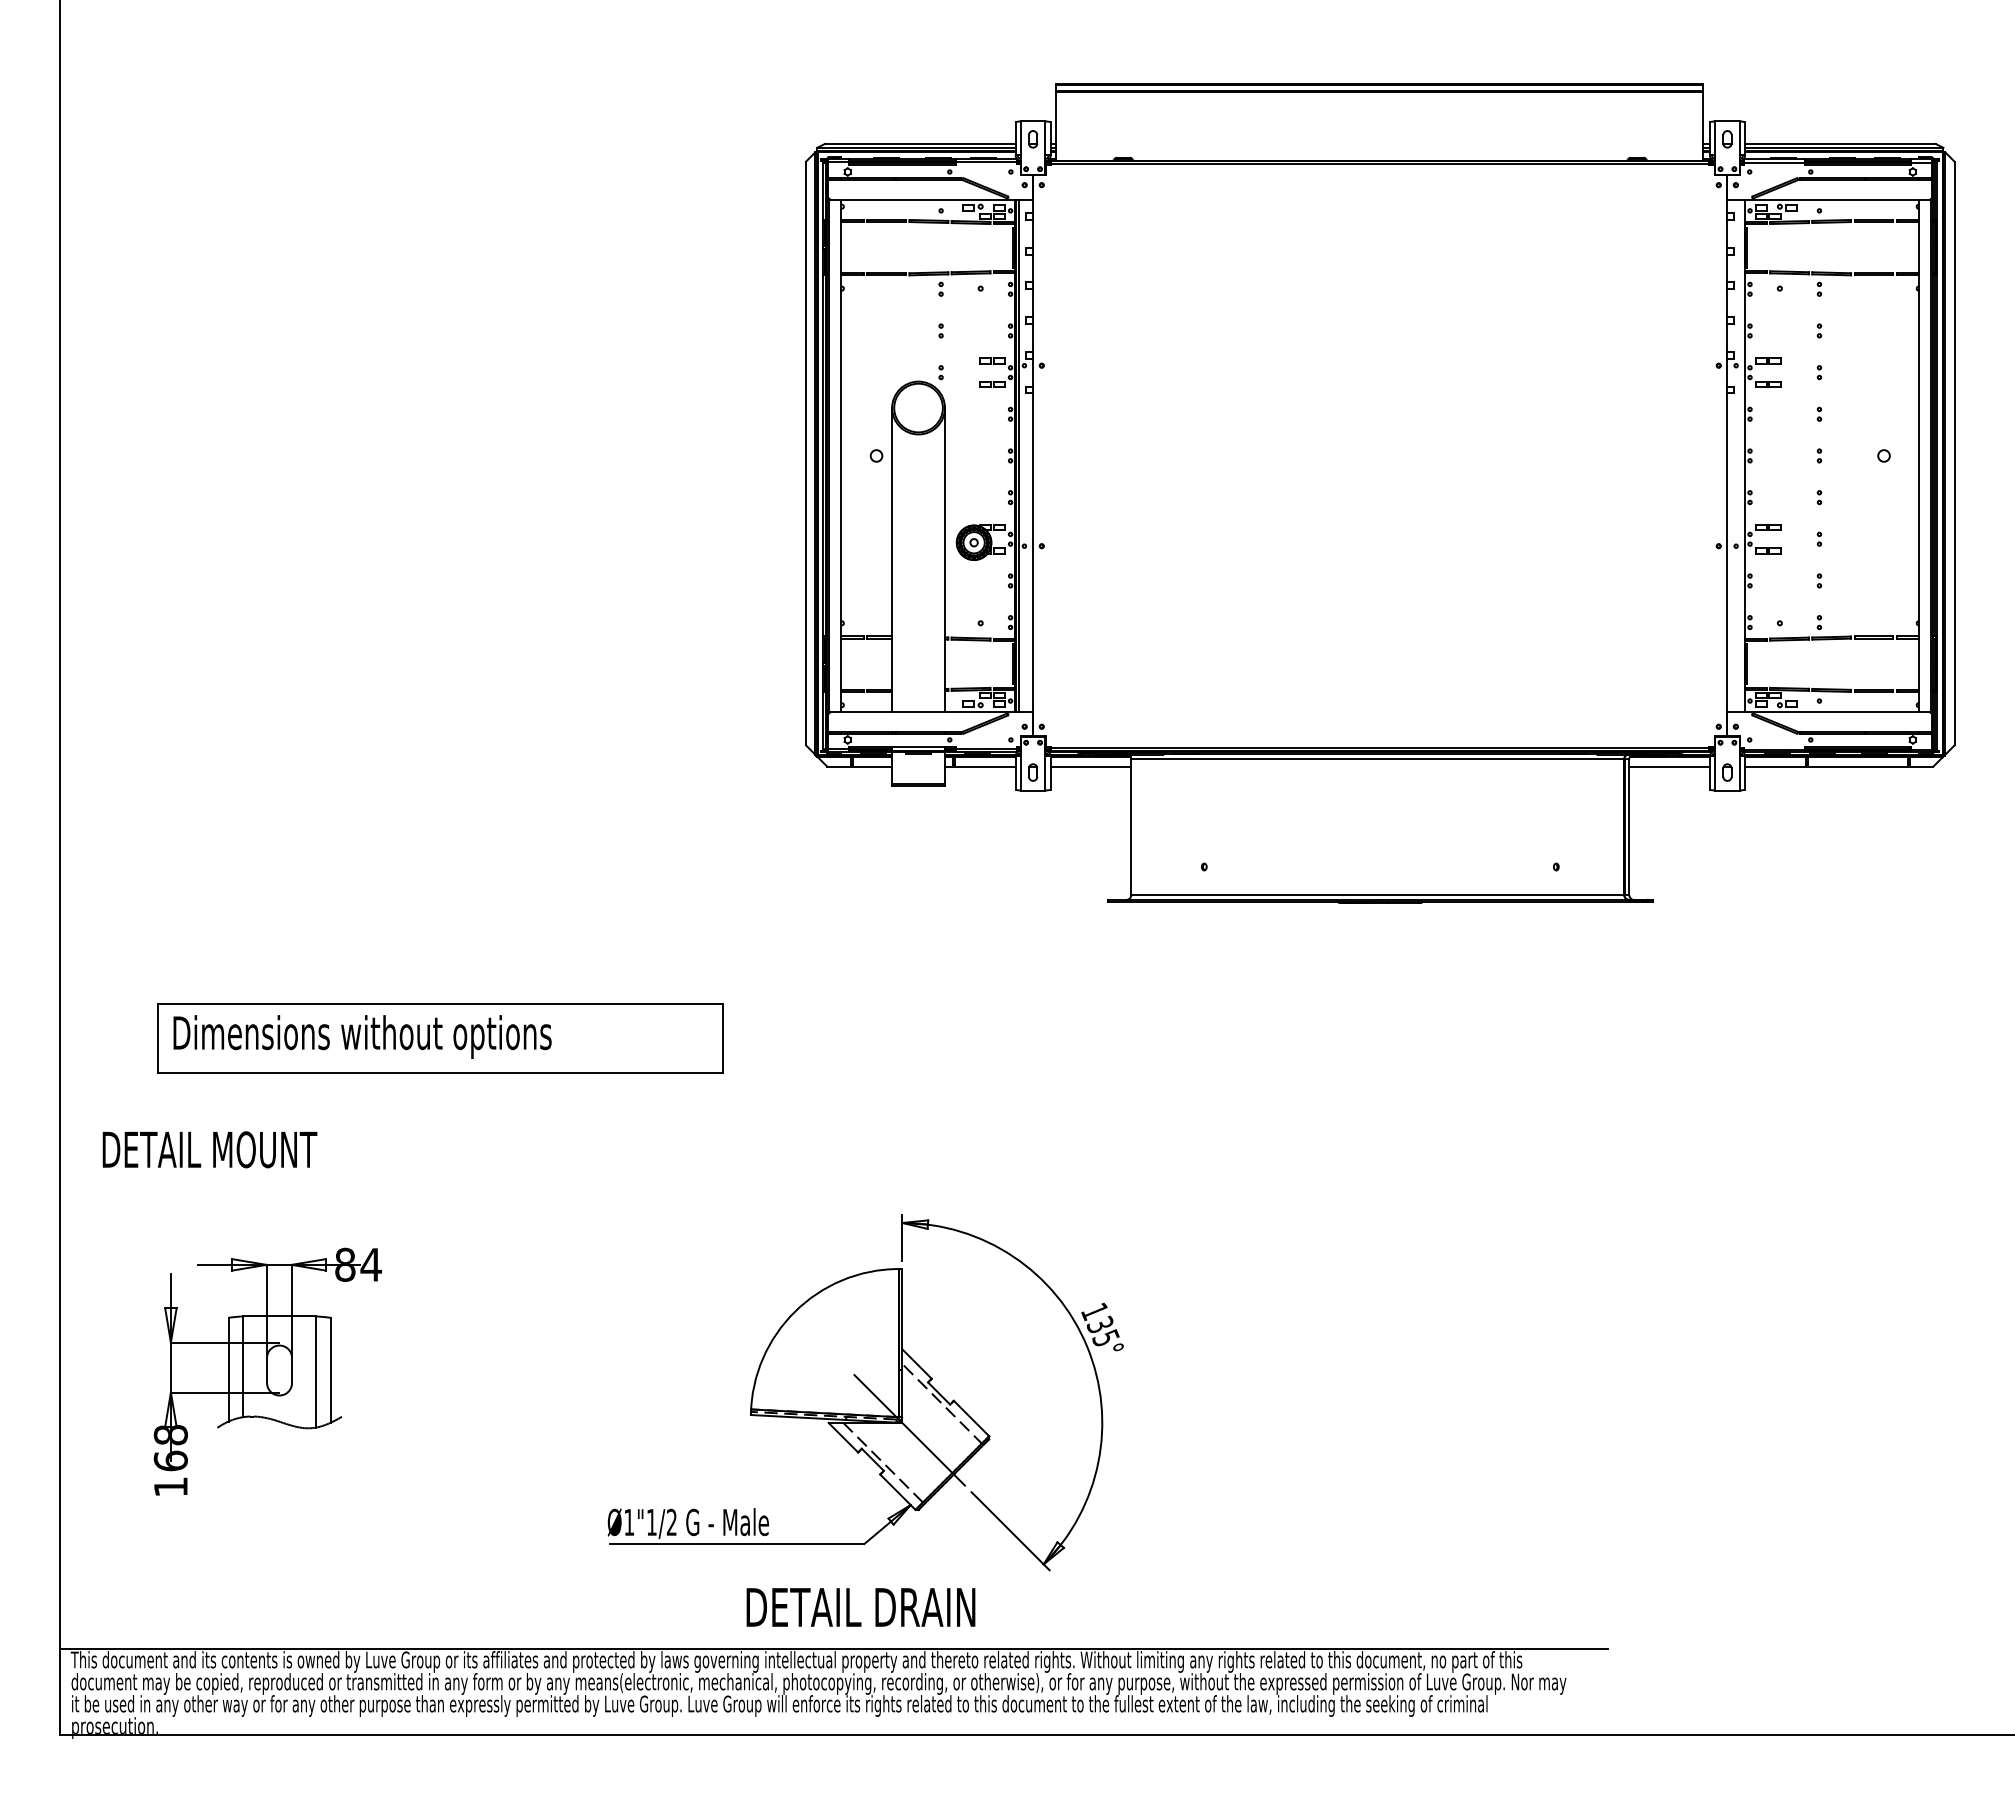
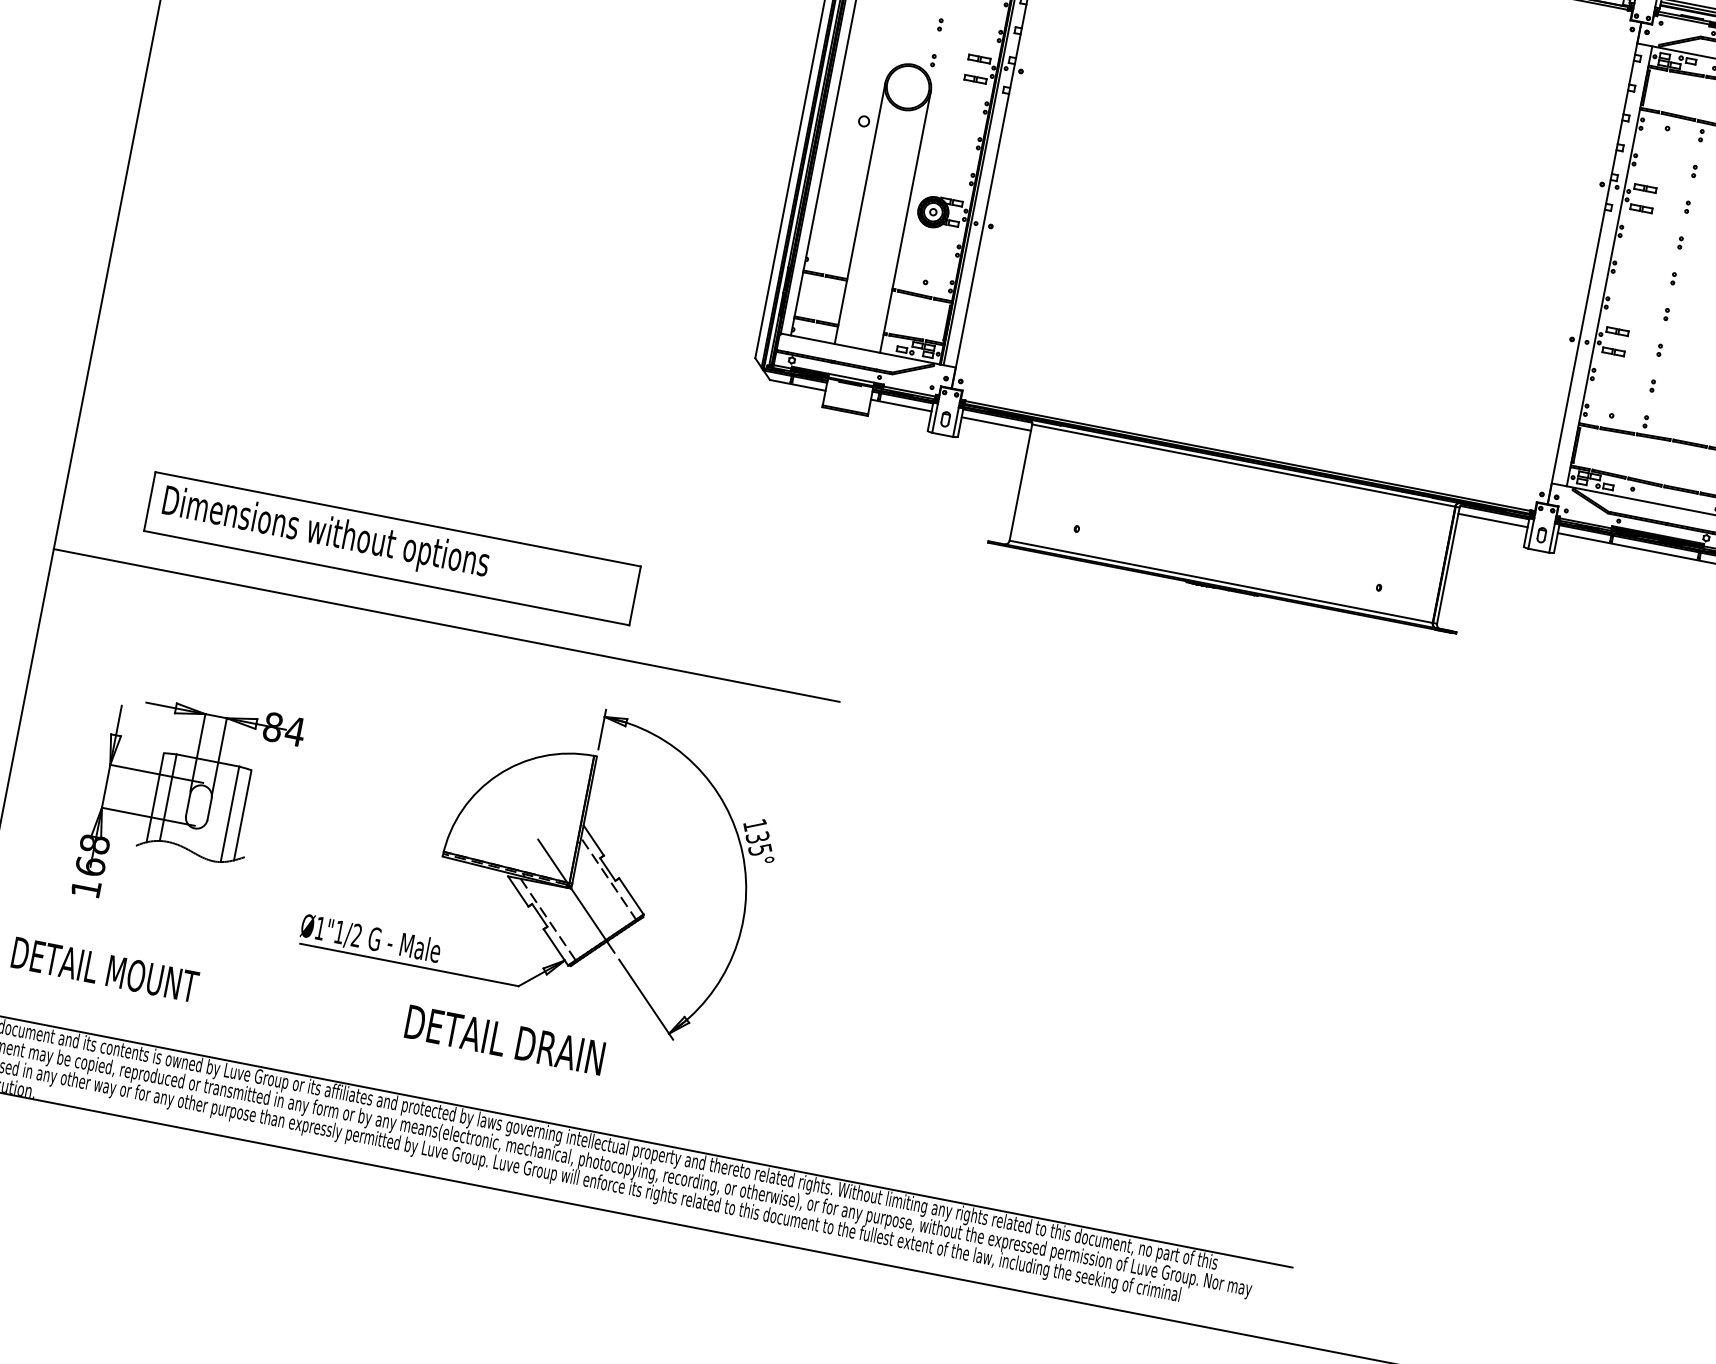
line: (517, 1112) -> (446, 625), added
text: (209, 1149) -> (104, 969), moved
part: (865, 1420) -> (540, 880), moved

